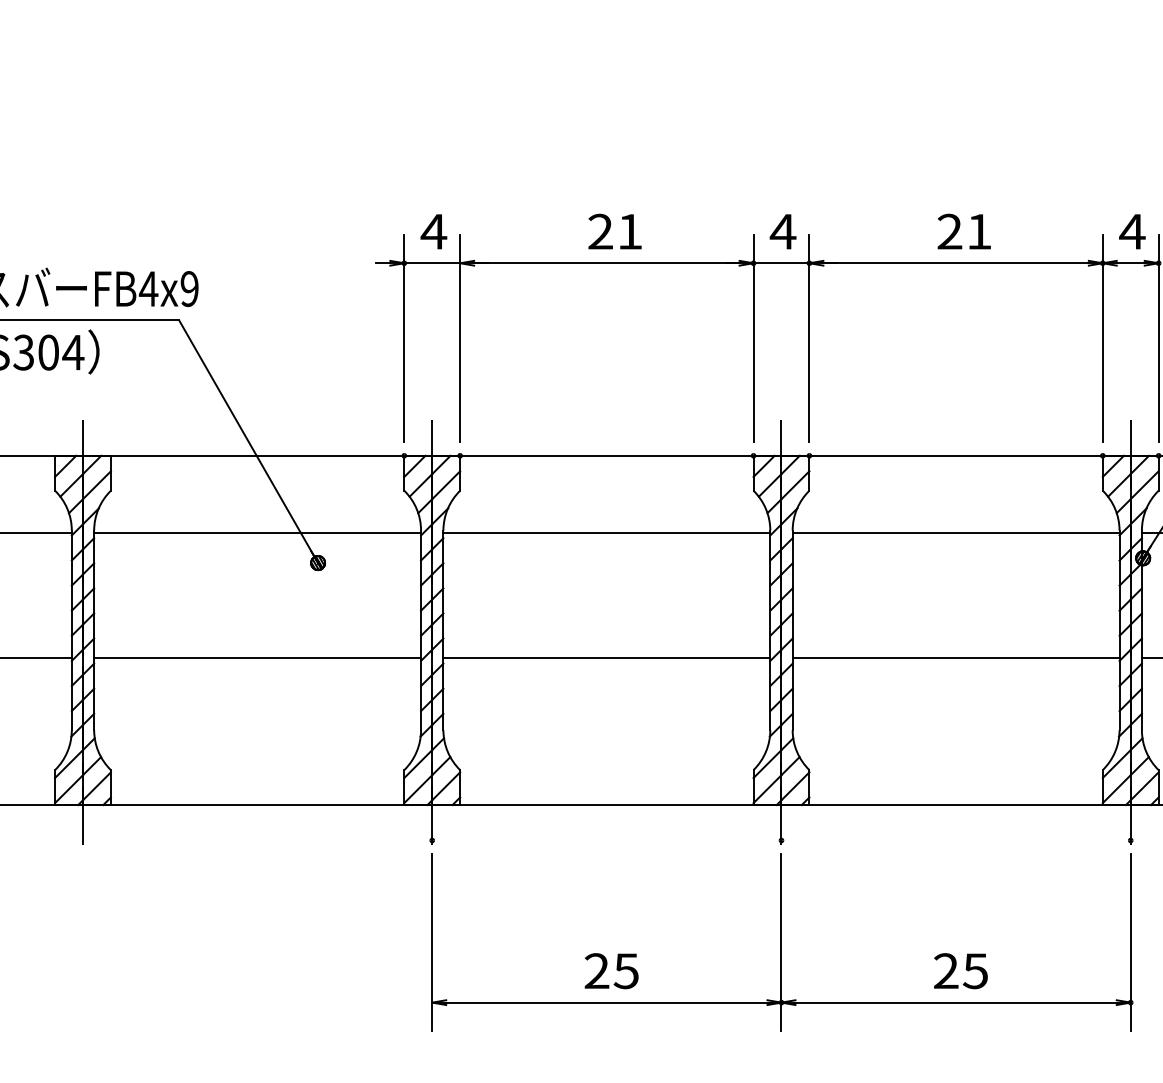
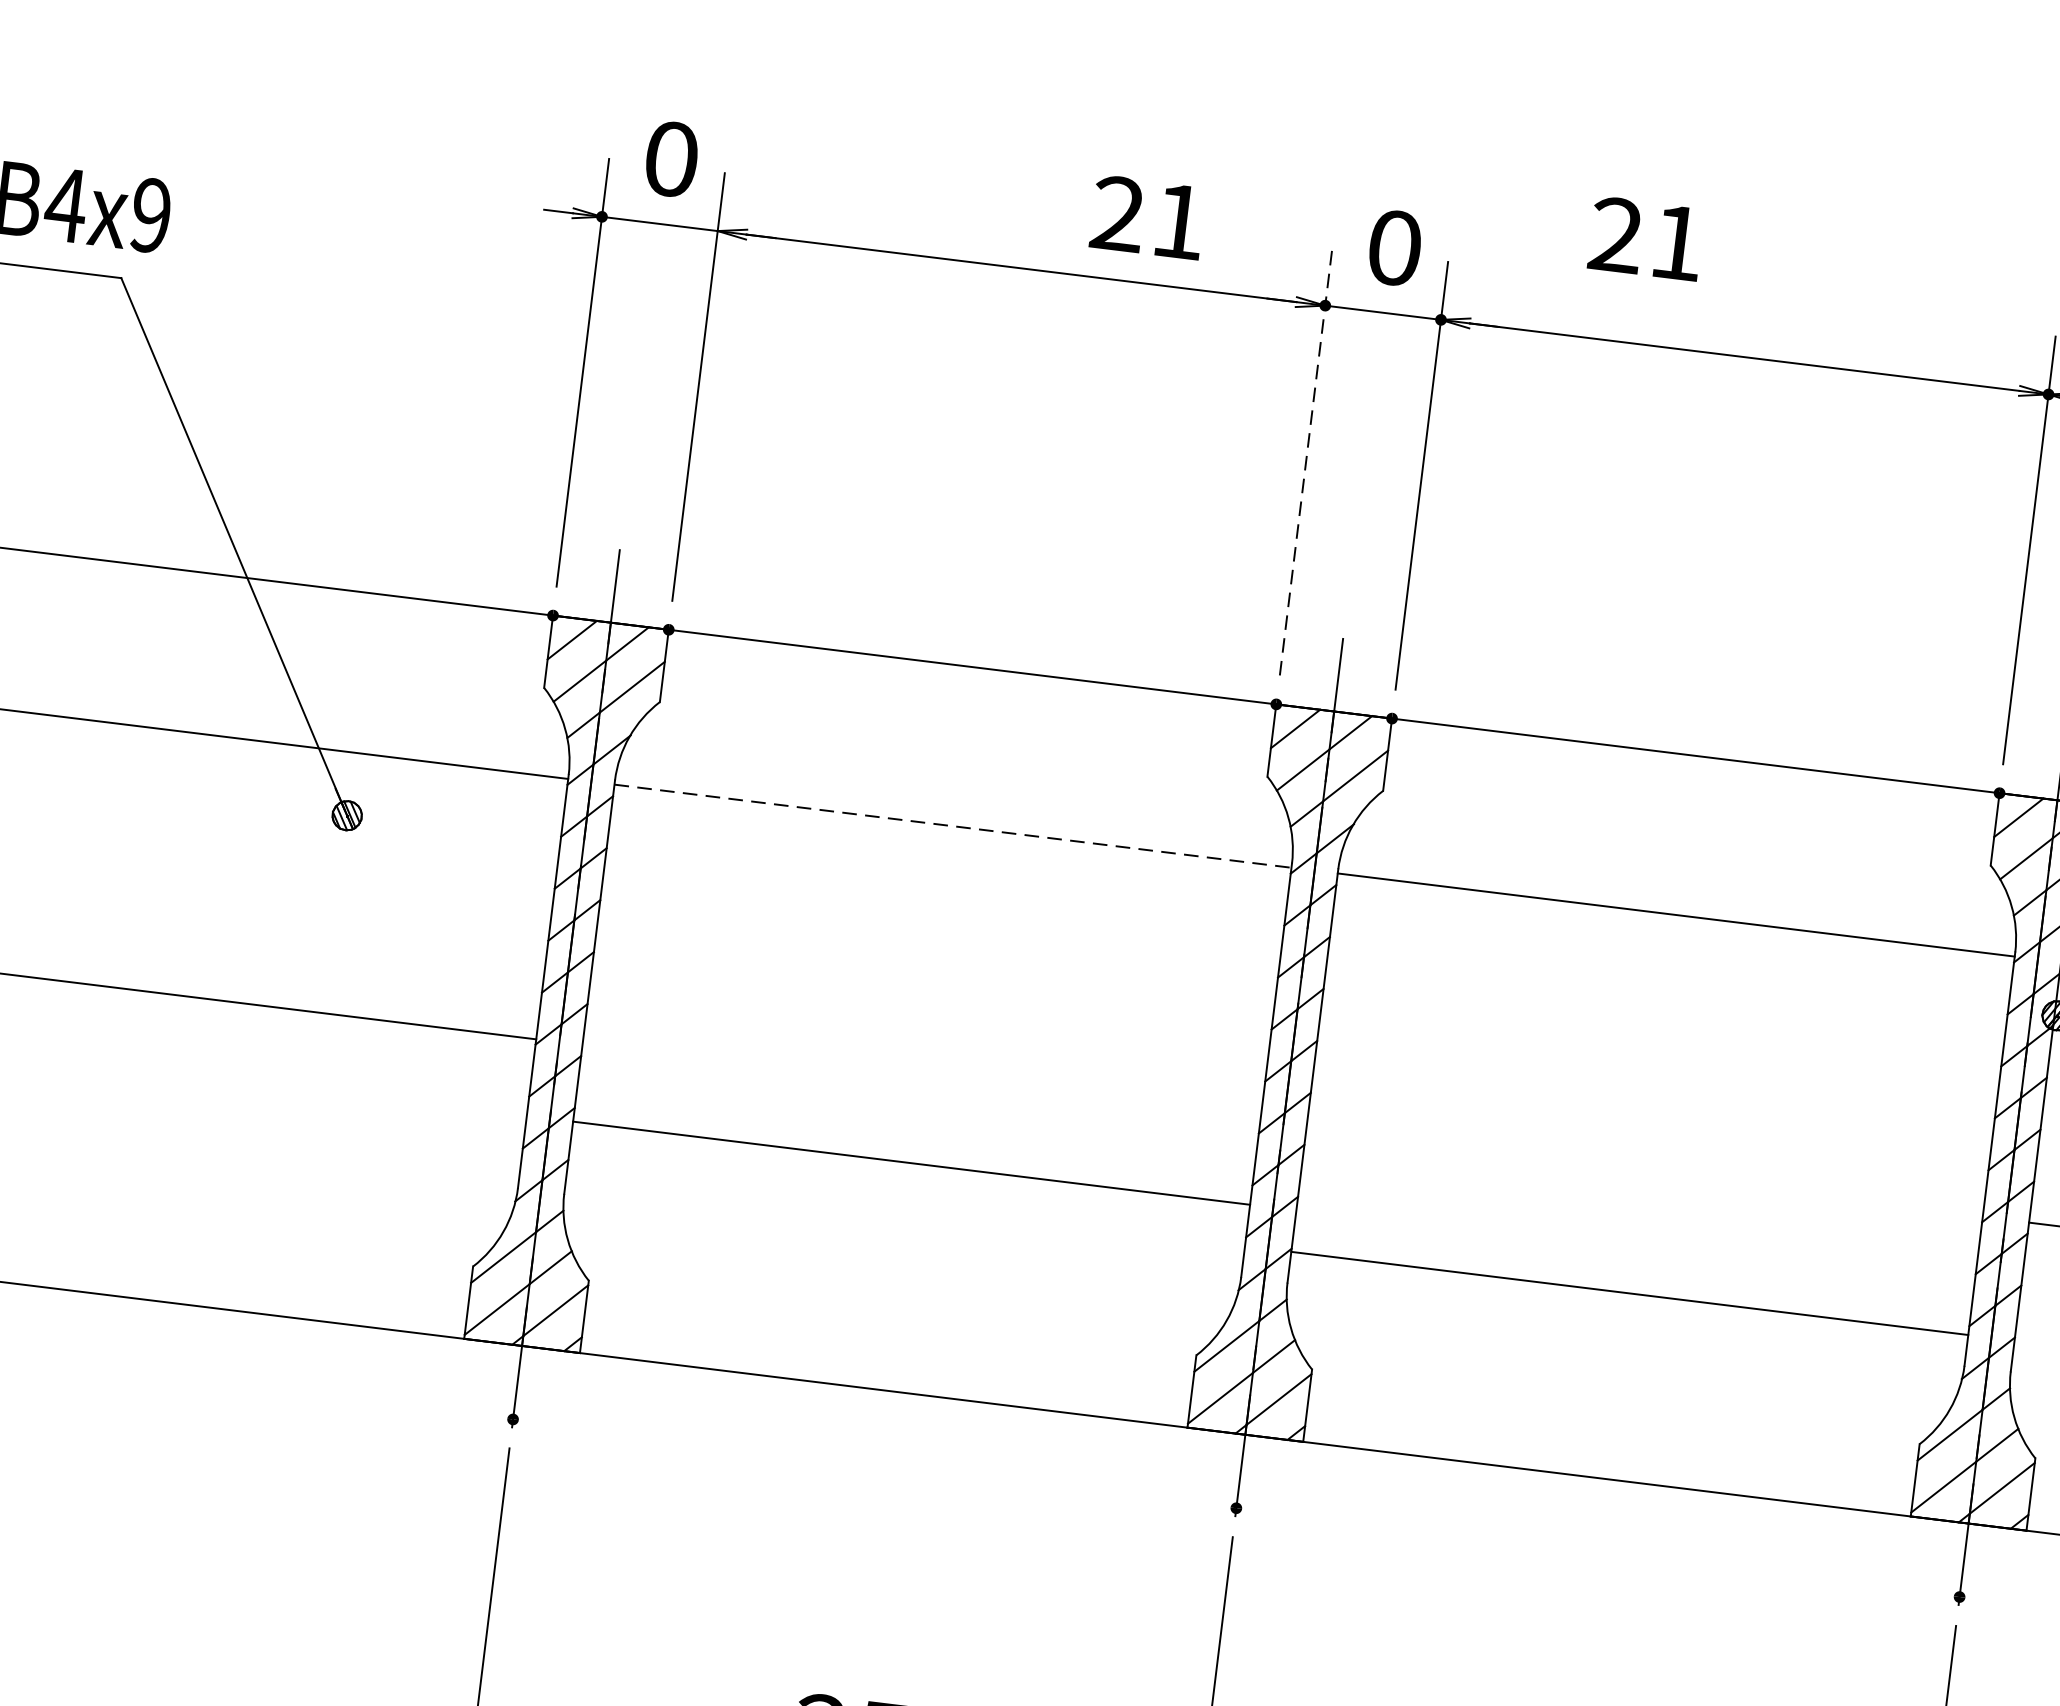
text: (433, 231) -> (670, 158), 4 -> 0
text: (614, 231) -> (1146, 216), moved
text: (782, 231) -> (1393, 247), 4 -> 0
text: (963, 231) -> (1644, 238), moved
line: (753, 338) -> (1306, 461), solid -> dashed
line: (607, 532) -> (954, 826), solid -> dashed
line: (606, 658) -> (910, 1163), moved
line: (955, 658) -> (1628, 1293), moved

